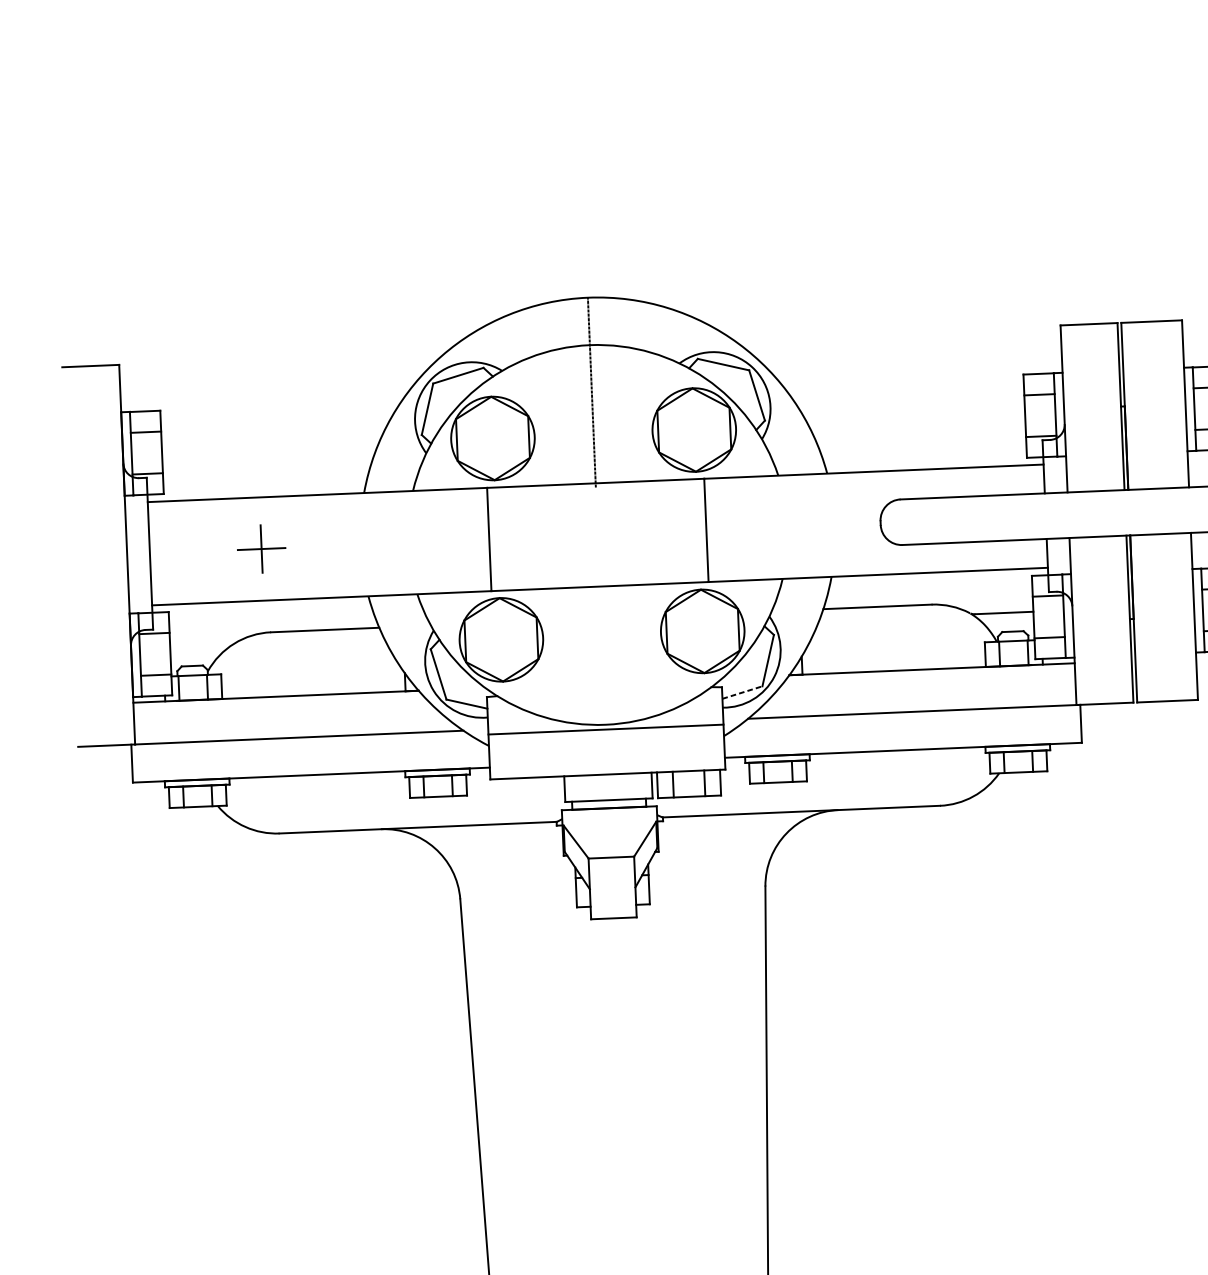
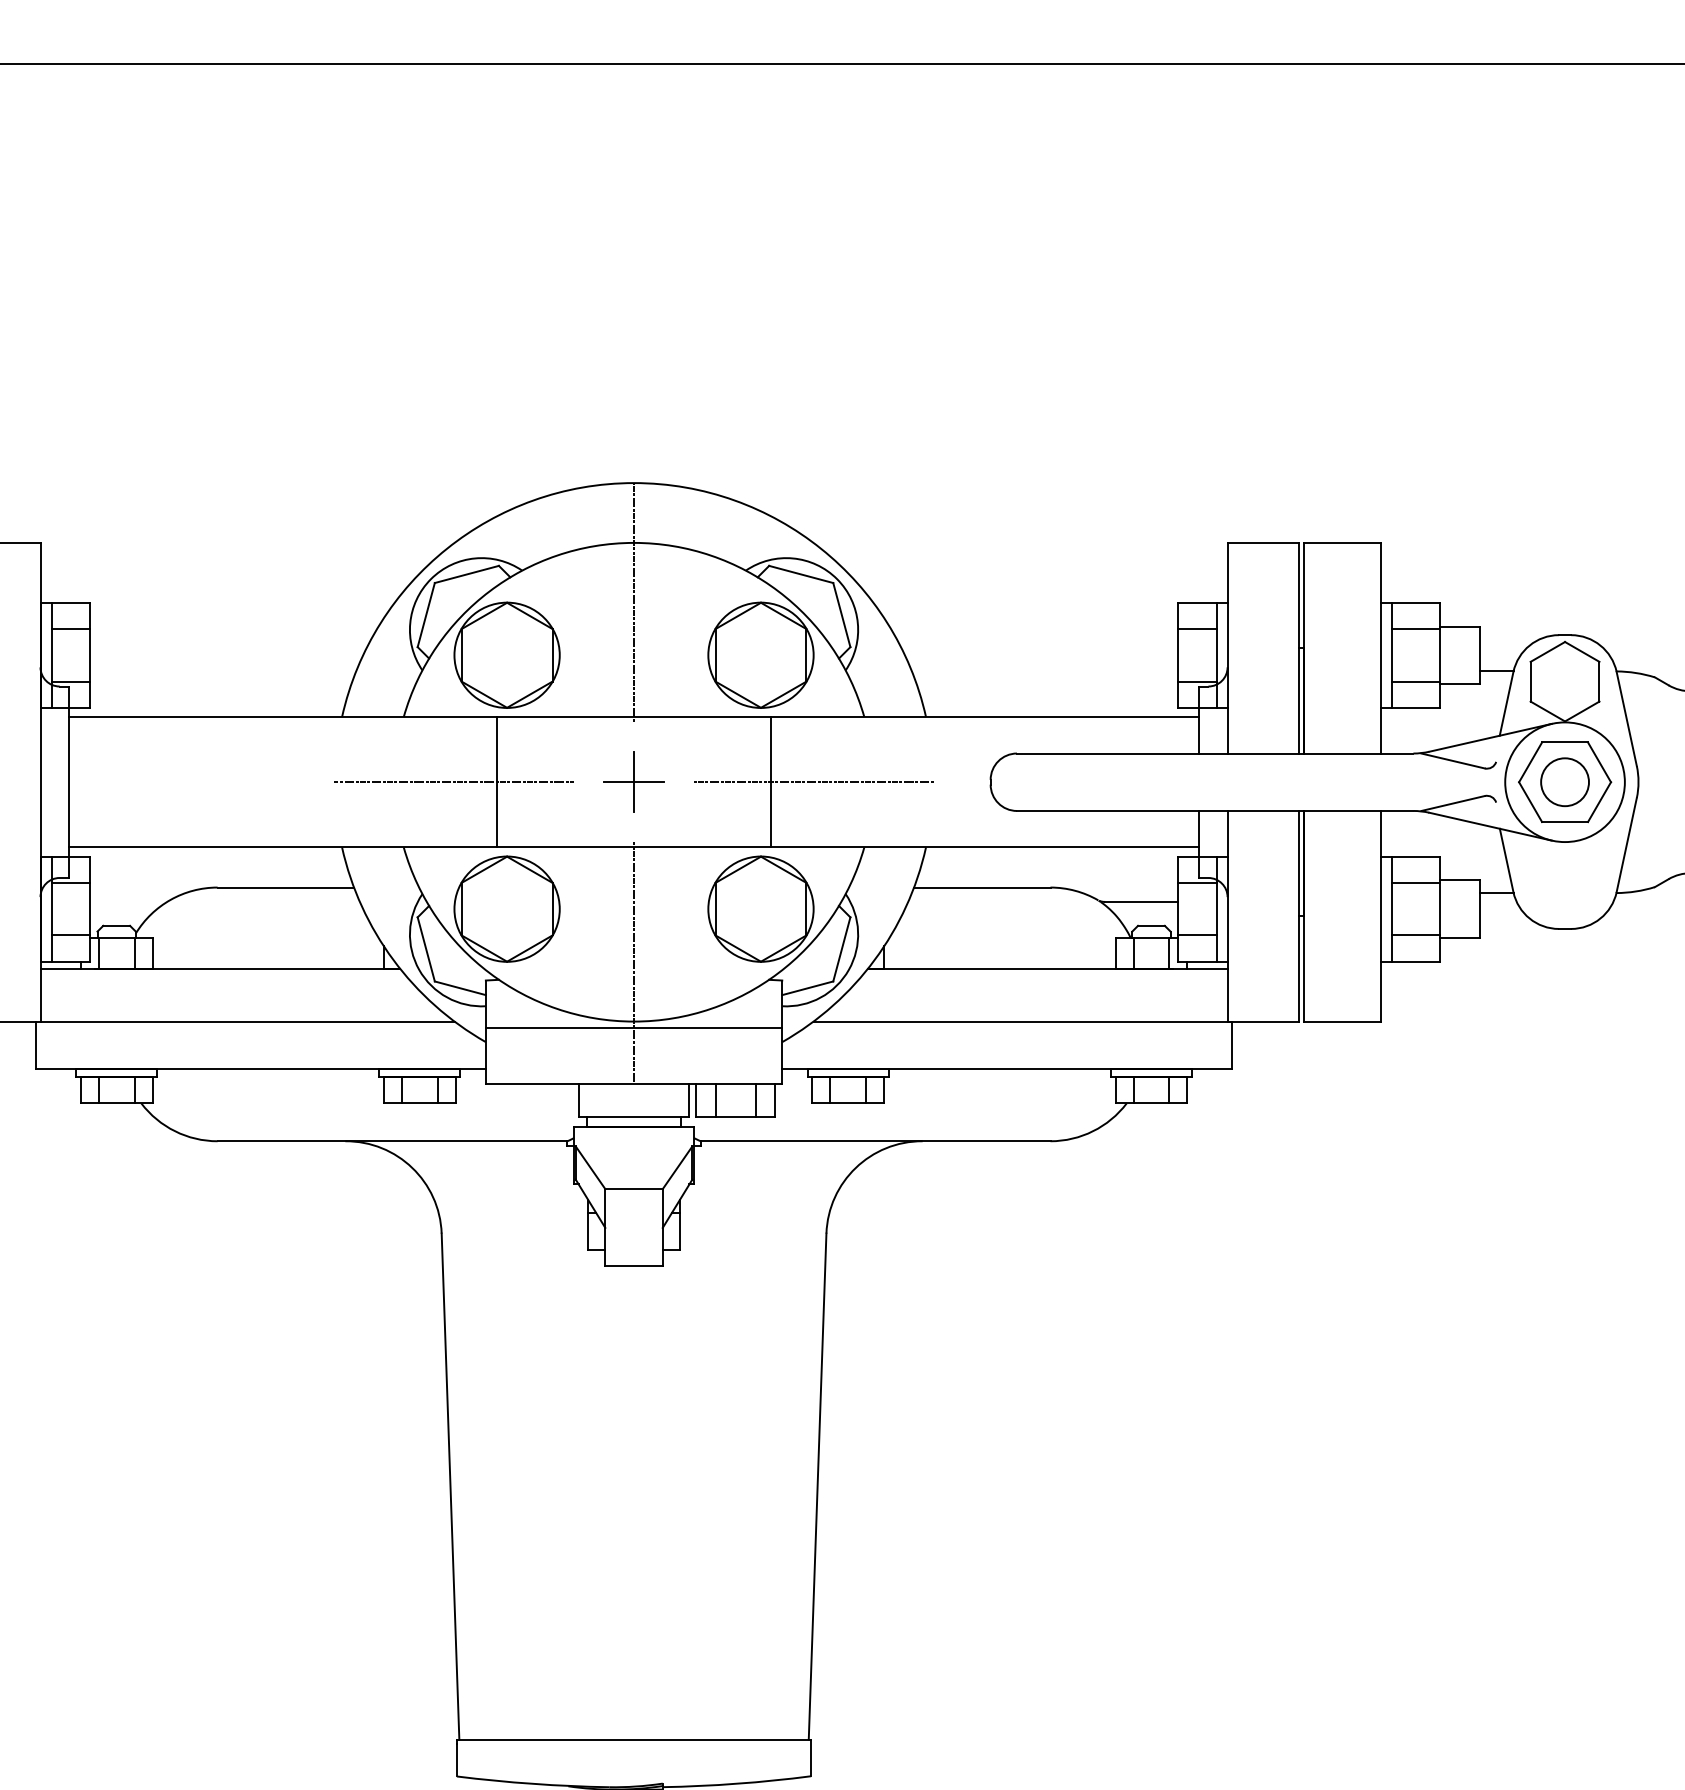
line: (740, 529) -> (813, 782), added
line: (455, 541) -> (454, 782), added
part: (261, 548) -> (633, 781), moved
line: (604, 677) -> (634, 961), added
line: (743, 692) -> (808, 988), dashed -> solid

